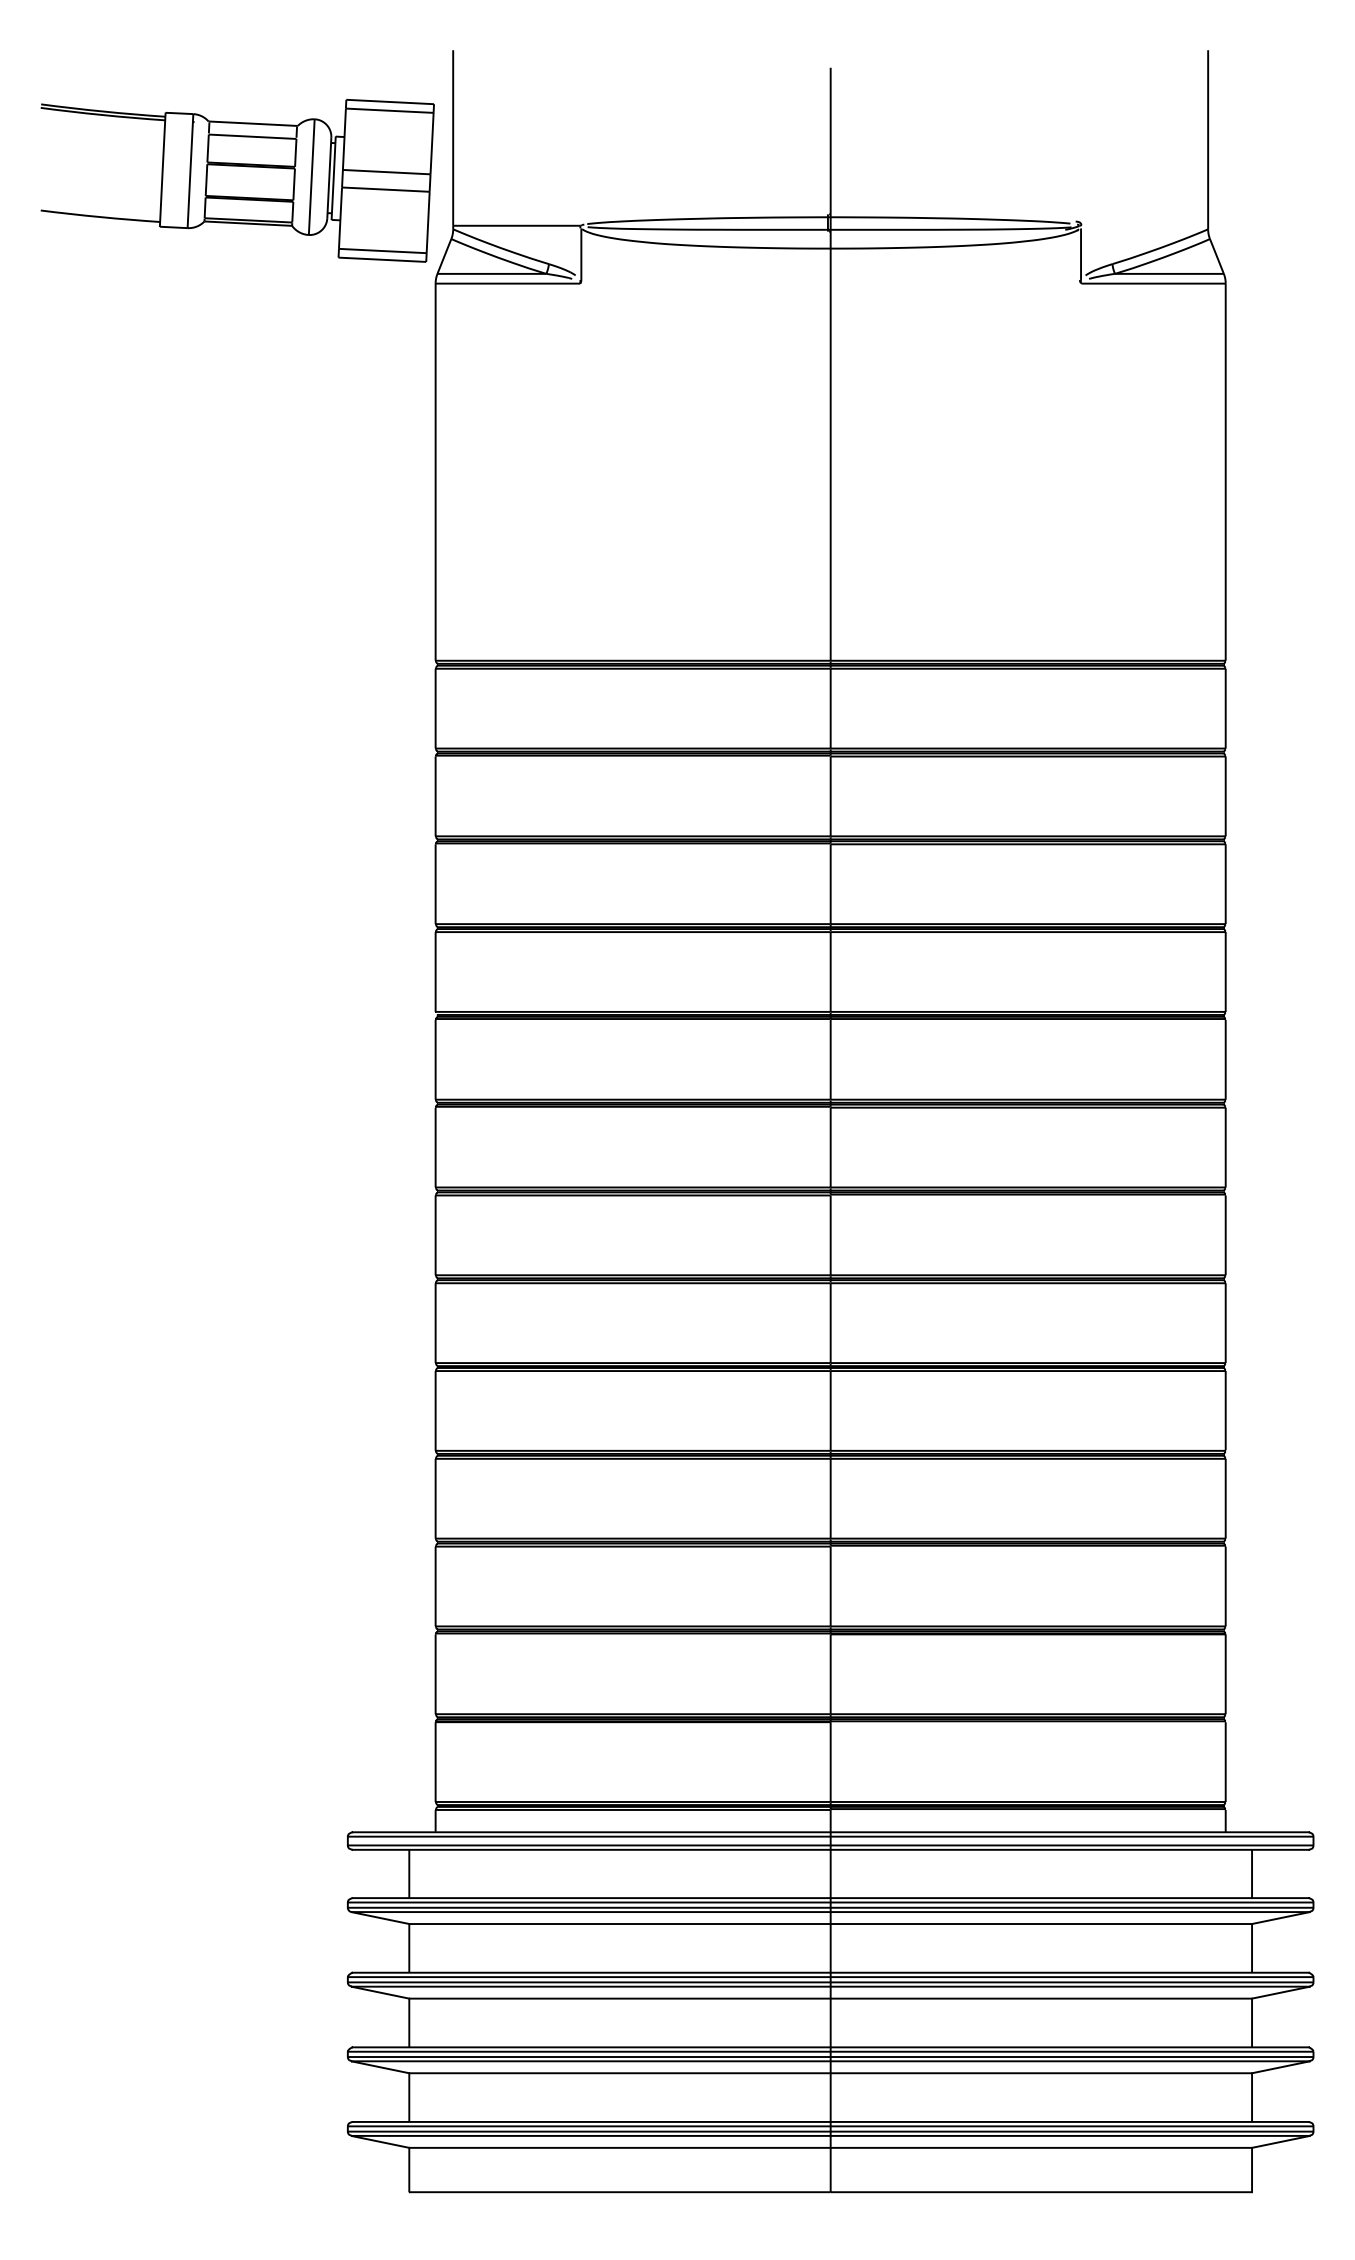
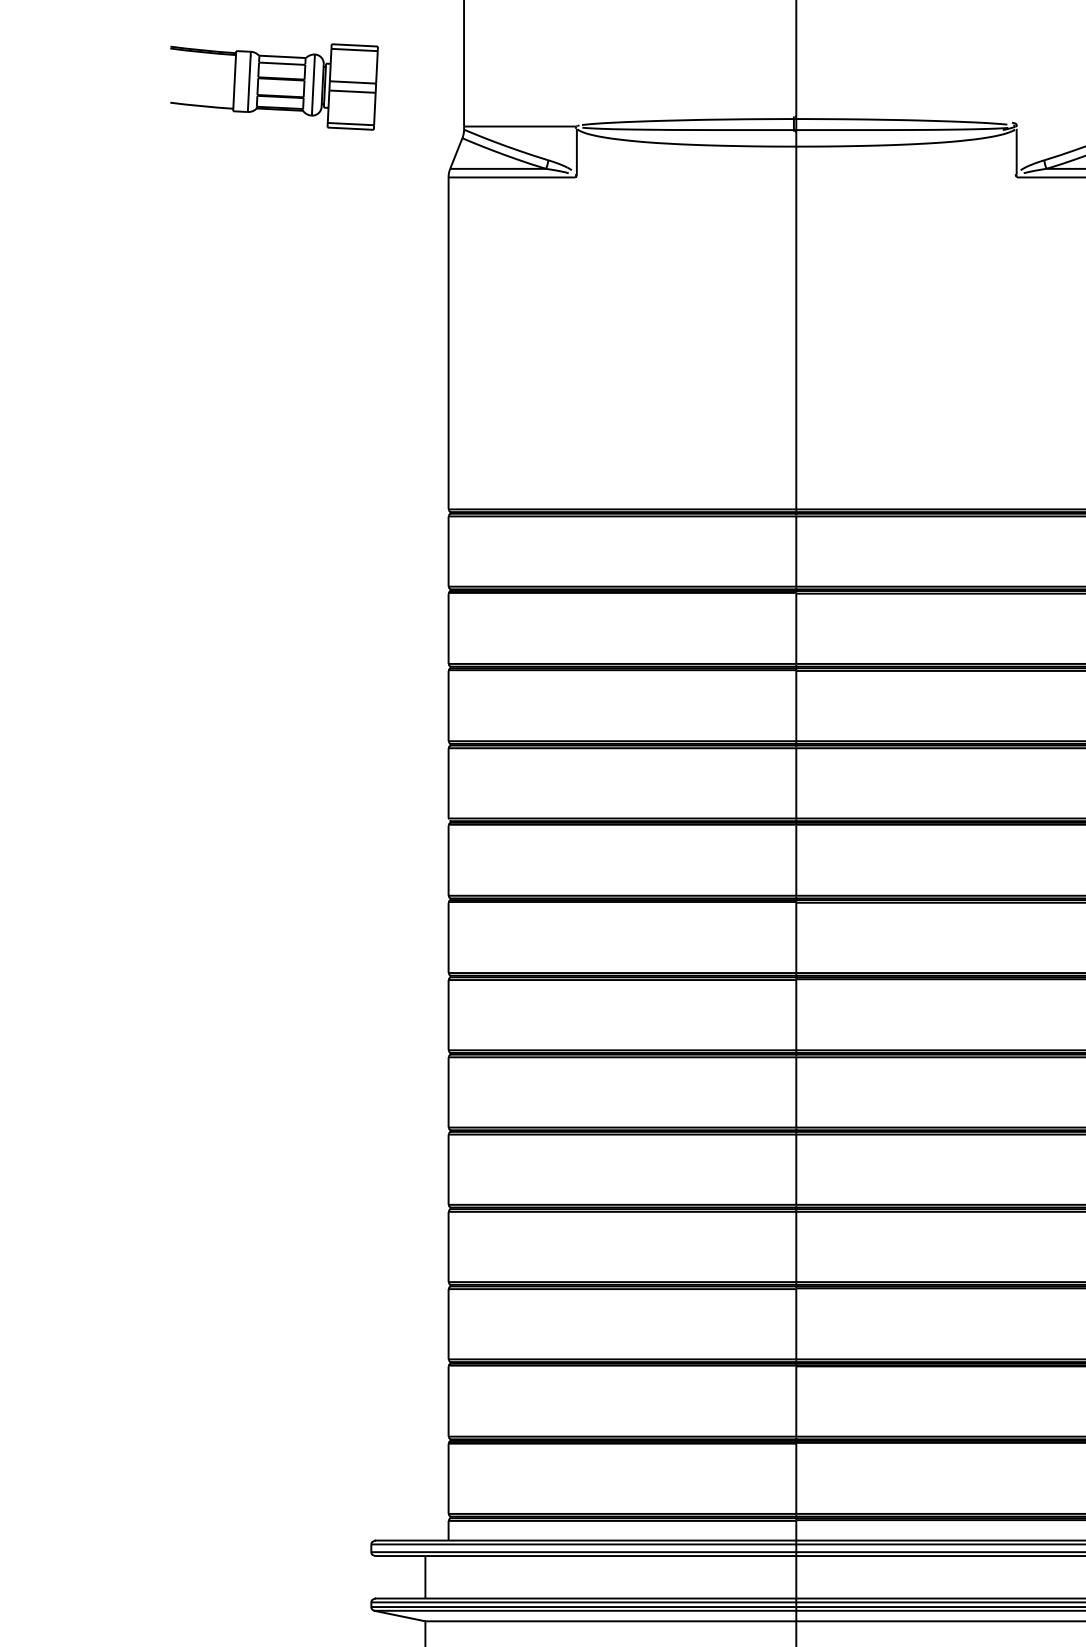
part: (237, 180) -> (274, 86), size x0.6

